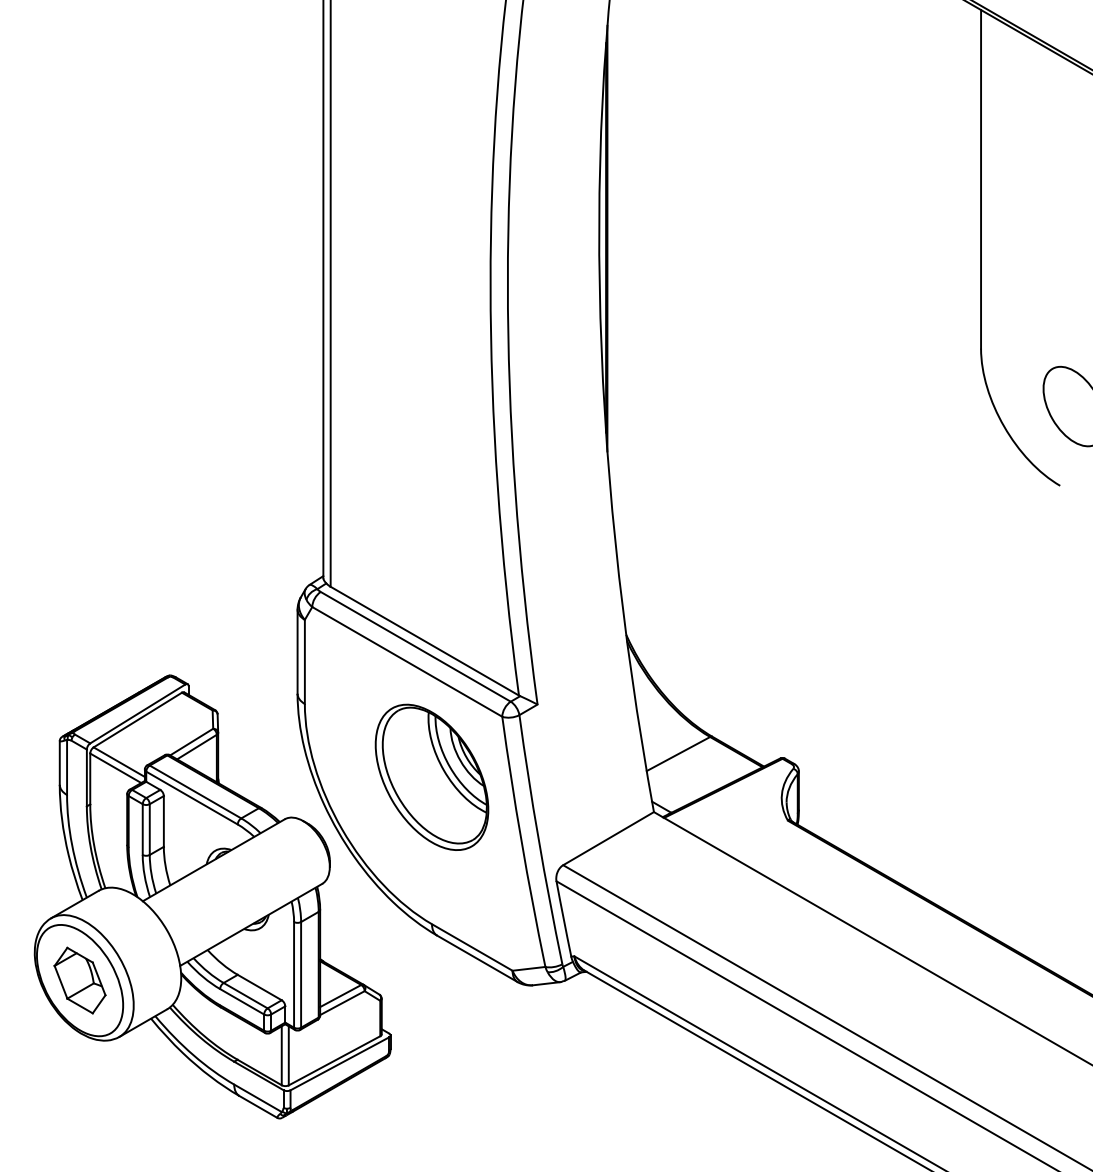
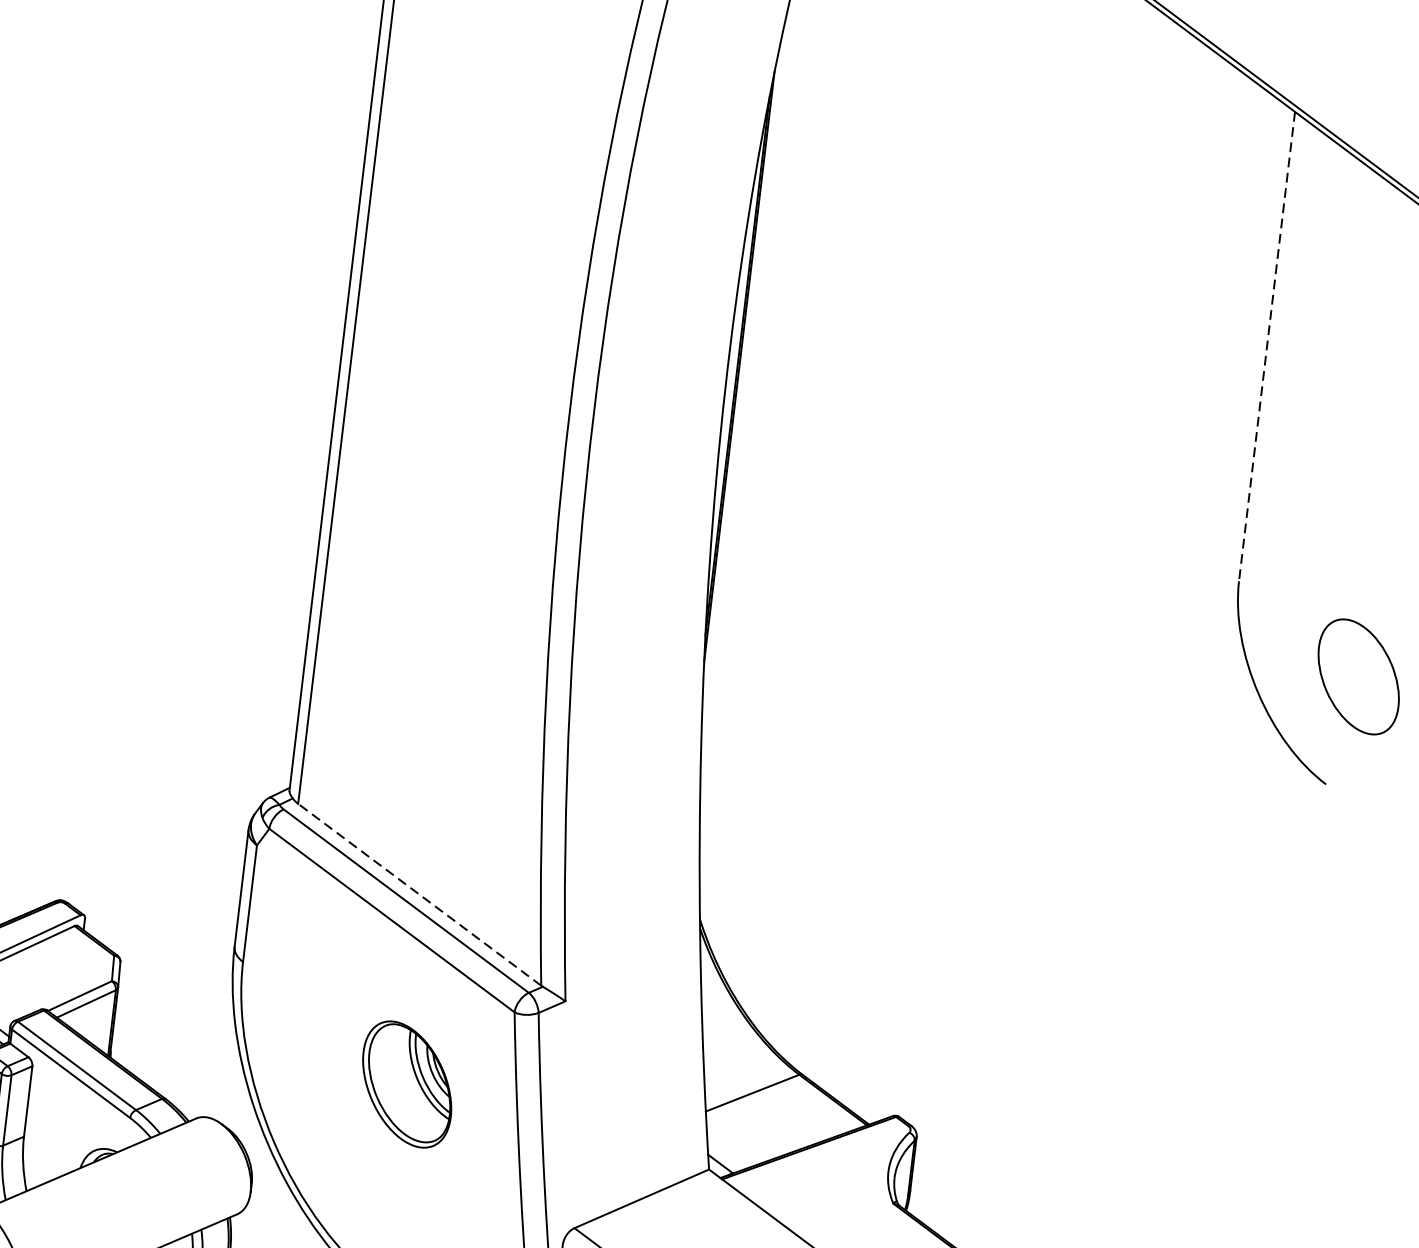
line: (981, 179) -> (1267, 346), solid -> dashed
line: (424, 641) -> (419, 895), solid -> dashed
part: (431, 776) -> (406, 1083), size x0.6

